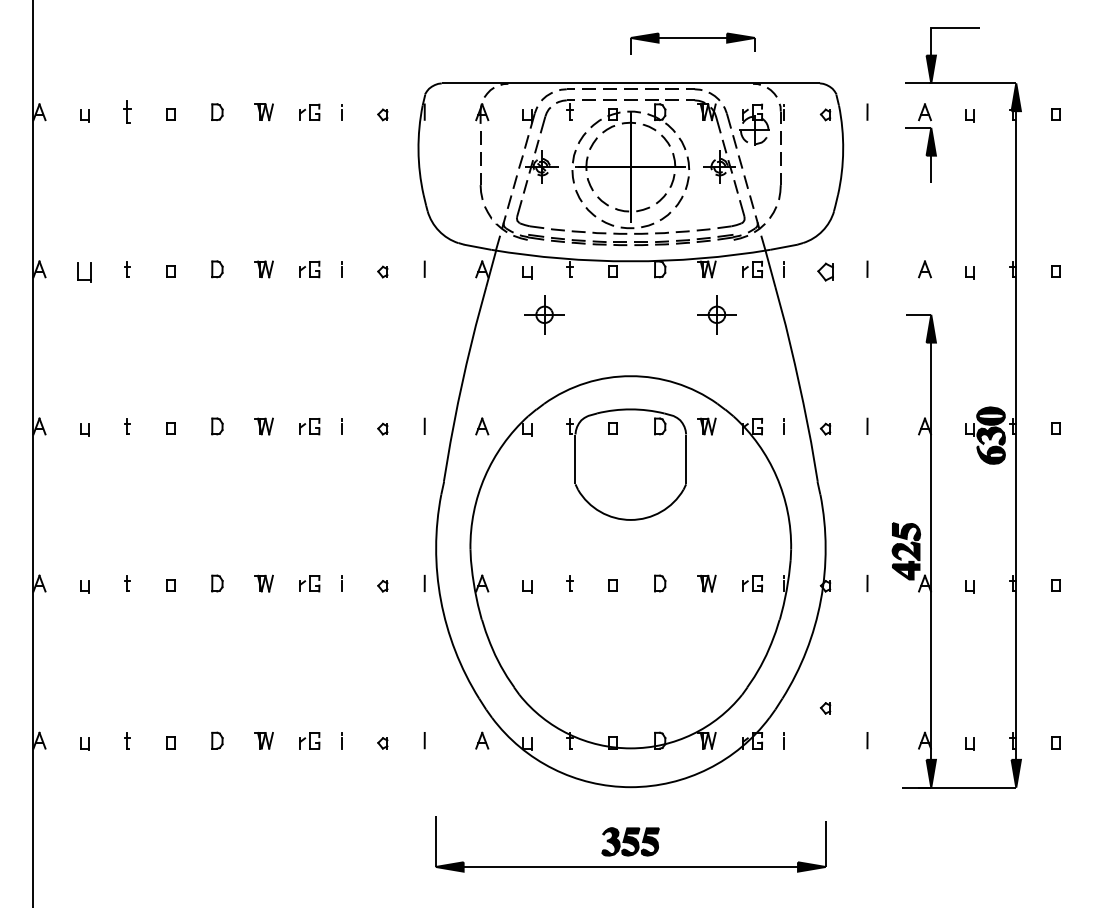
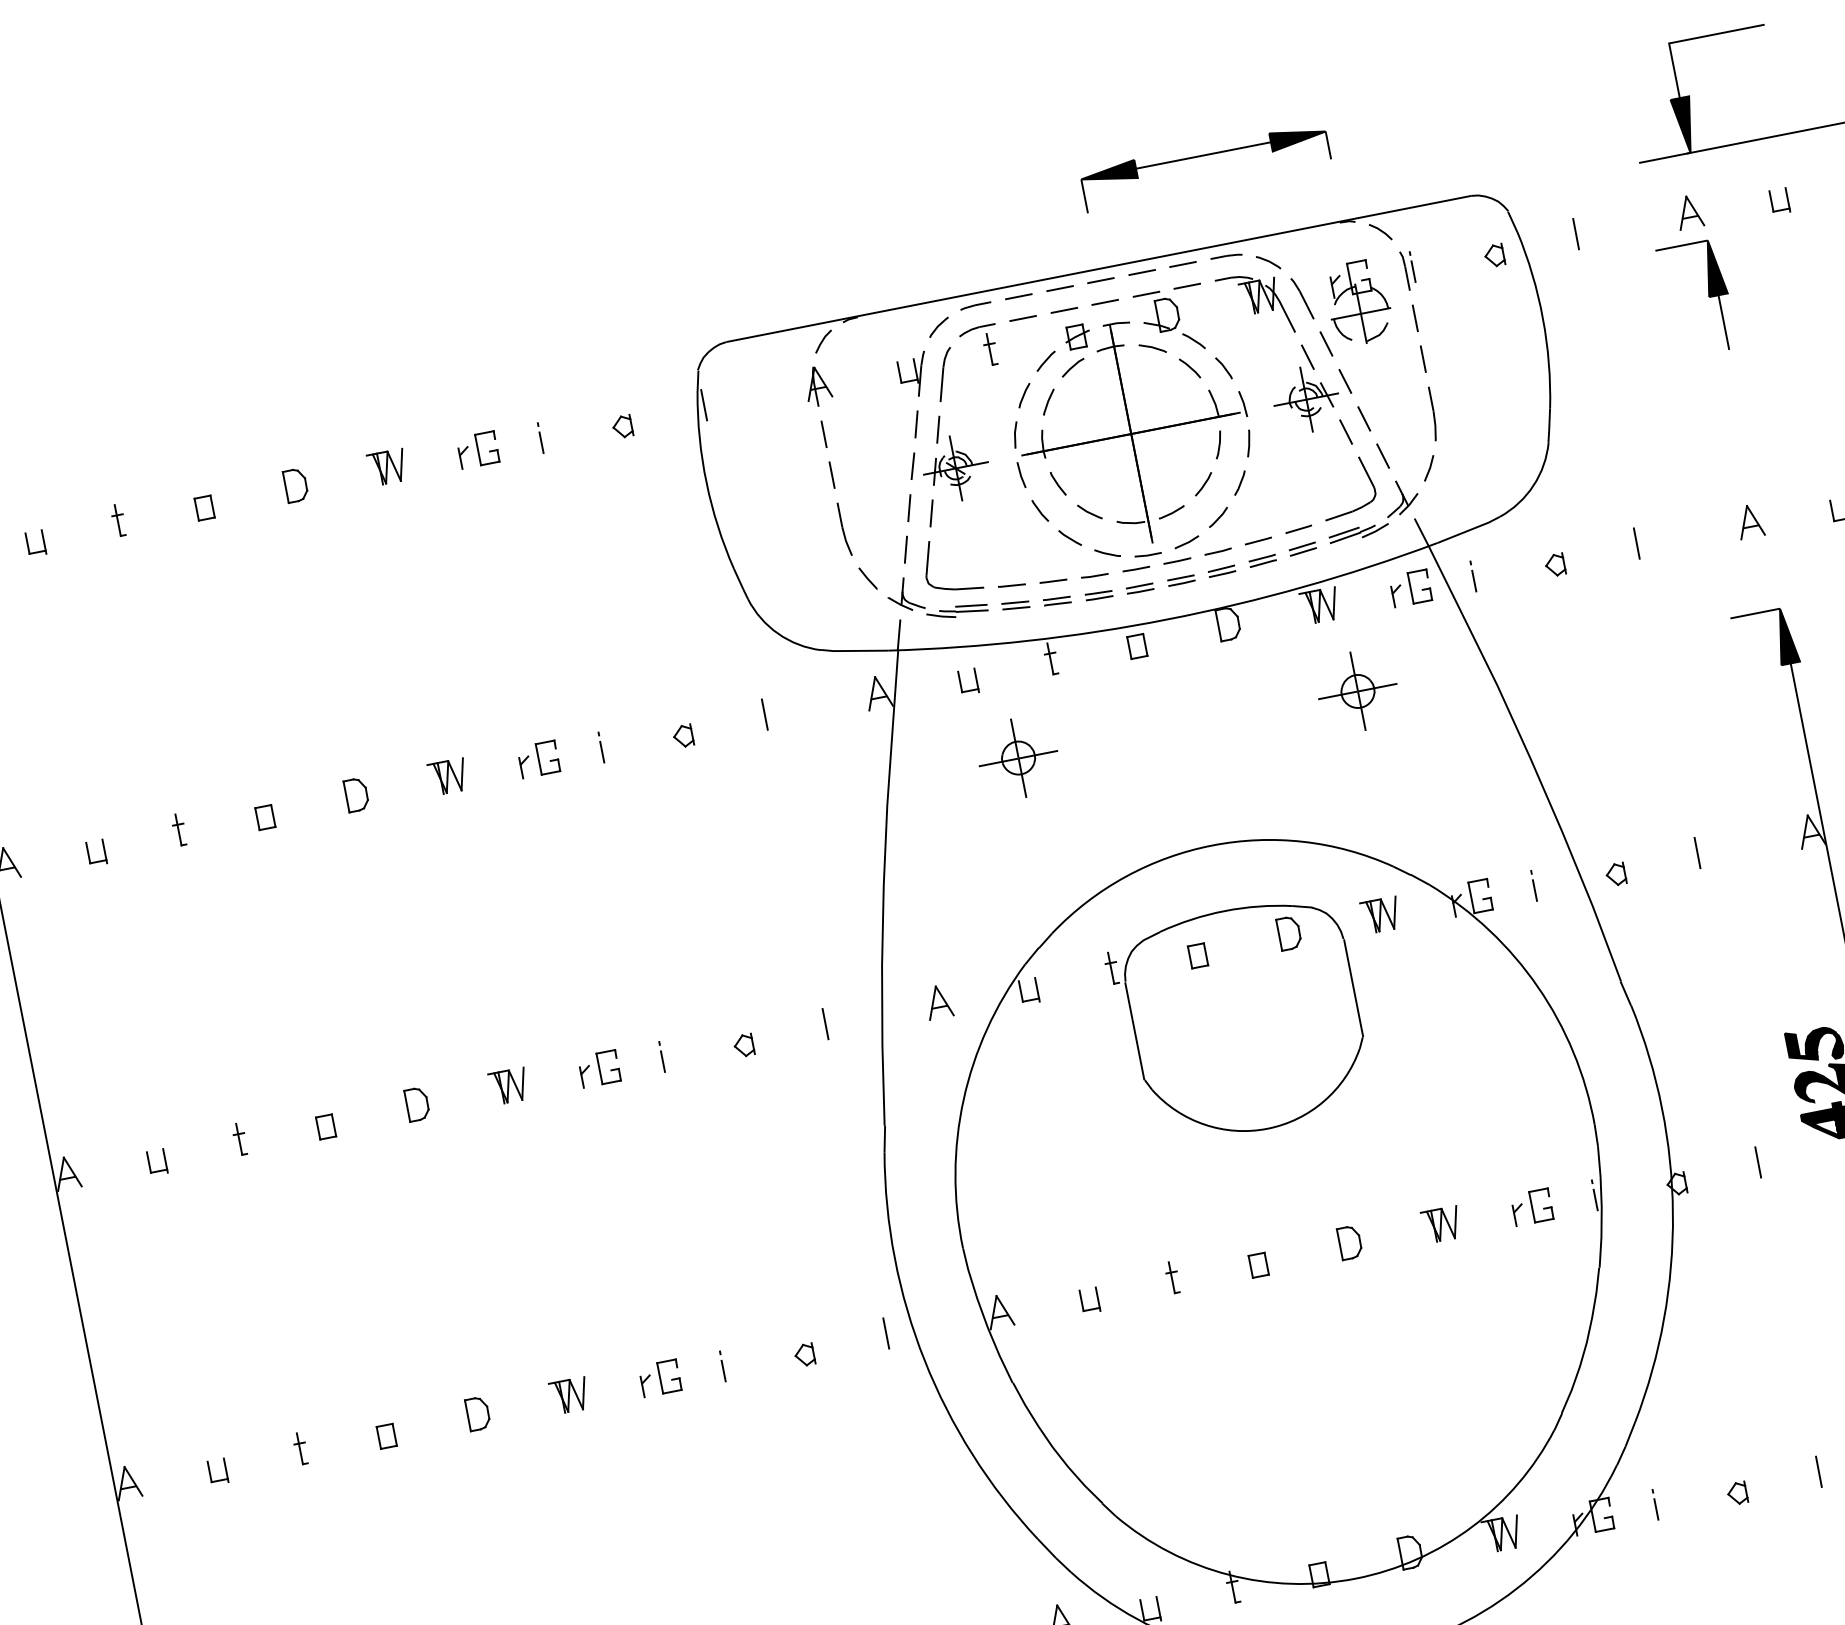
part: (127, 111) -> (118, 518), size x0.71
part: (825, 271) -> (1554, 564), size x0.62
part: (84, 272) -> (95, 852), size x0.62
part: (825, 708) -> (1737, 1493), moved

